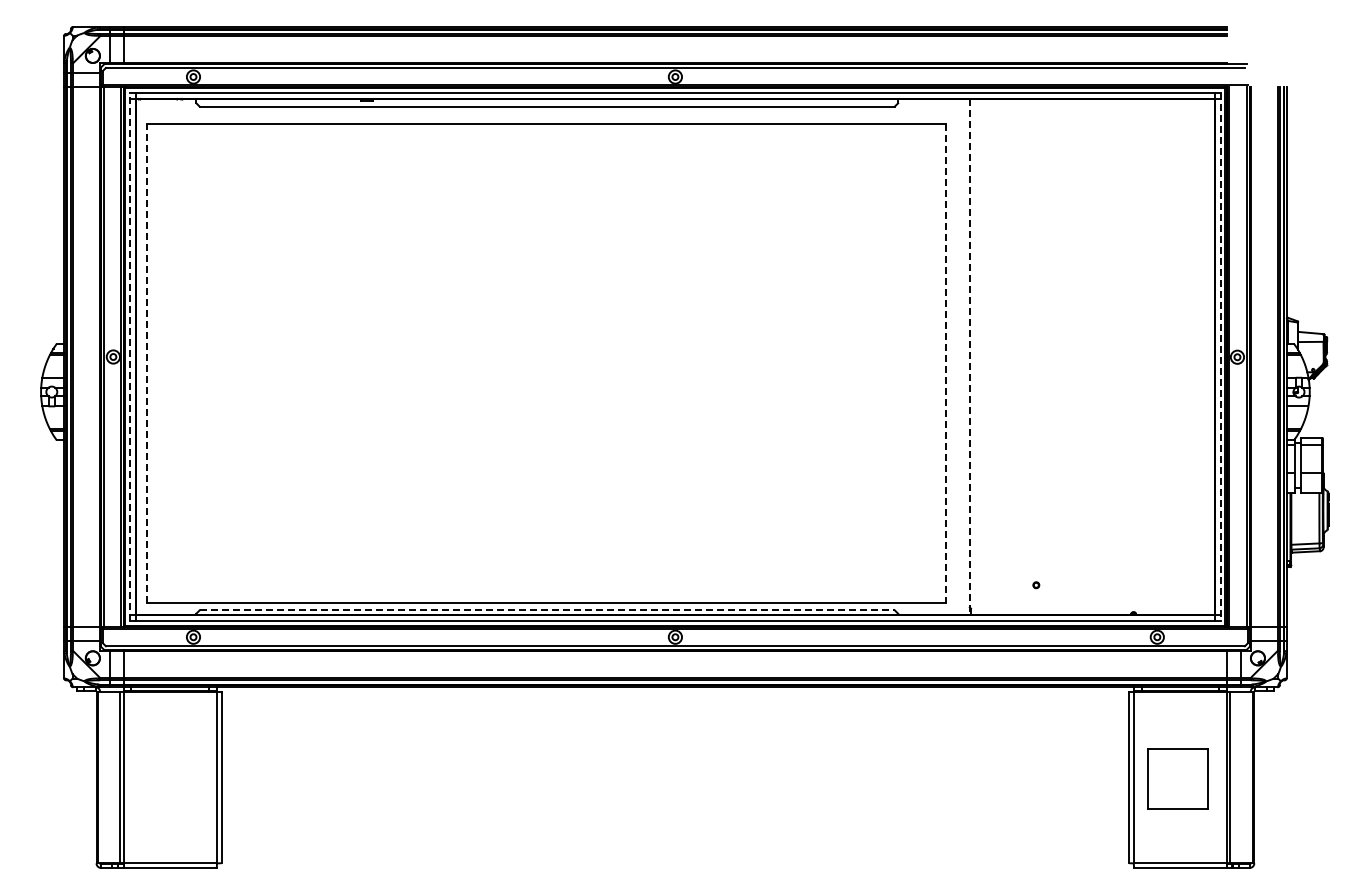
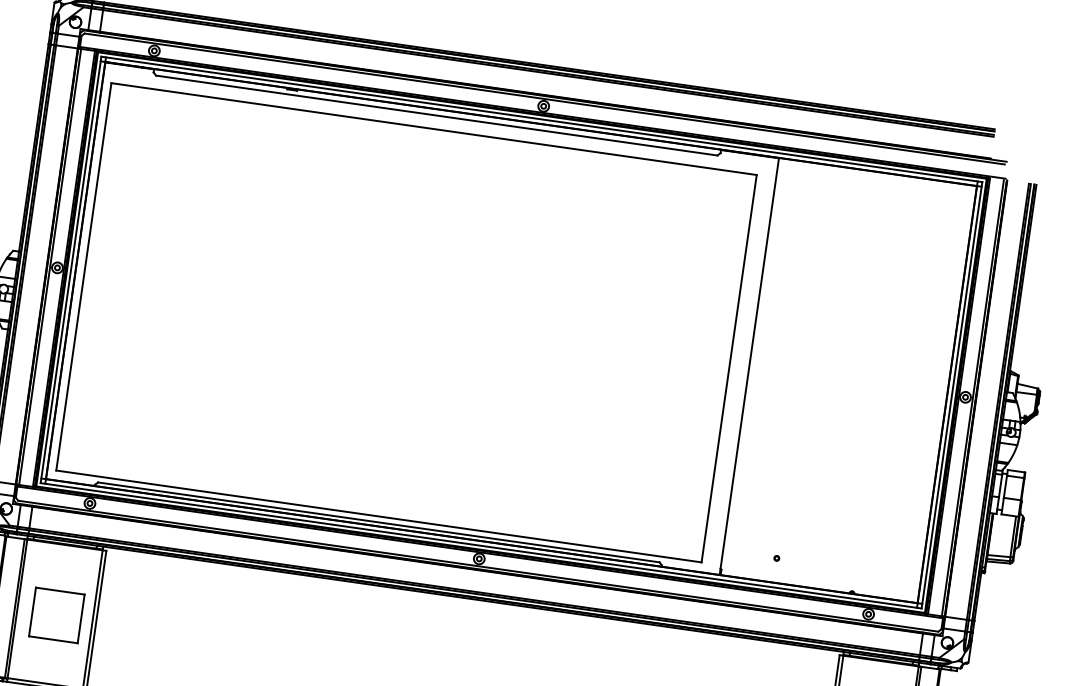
line: (130, 357) -> (71, 270), dashed -> solid
line: (969, 357) -> (749, 366), dashed -> solid
line: (1220, 357) -> (951, 395), dashed -> solid
line: (146, 363) -> (83, 276), dashed -> solid
line: (945, 363) -> (728, 368), dashed -> solid
line: (547, 610) -> (379, 522), dashed -> solid
part: (172, 778) -> (56, 615), added

